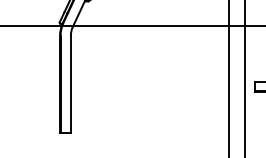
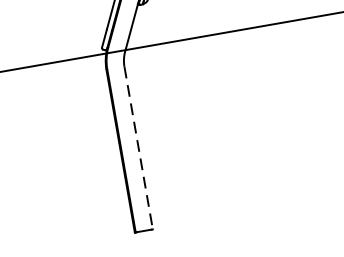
line: (70, 84) -> (138, 148), solid -> dashed

